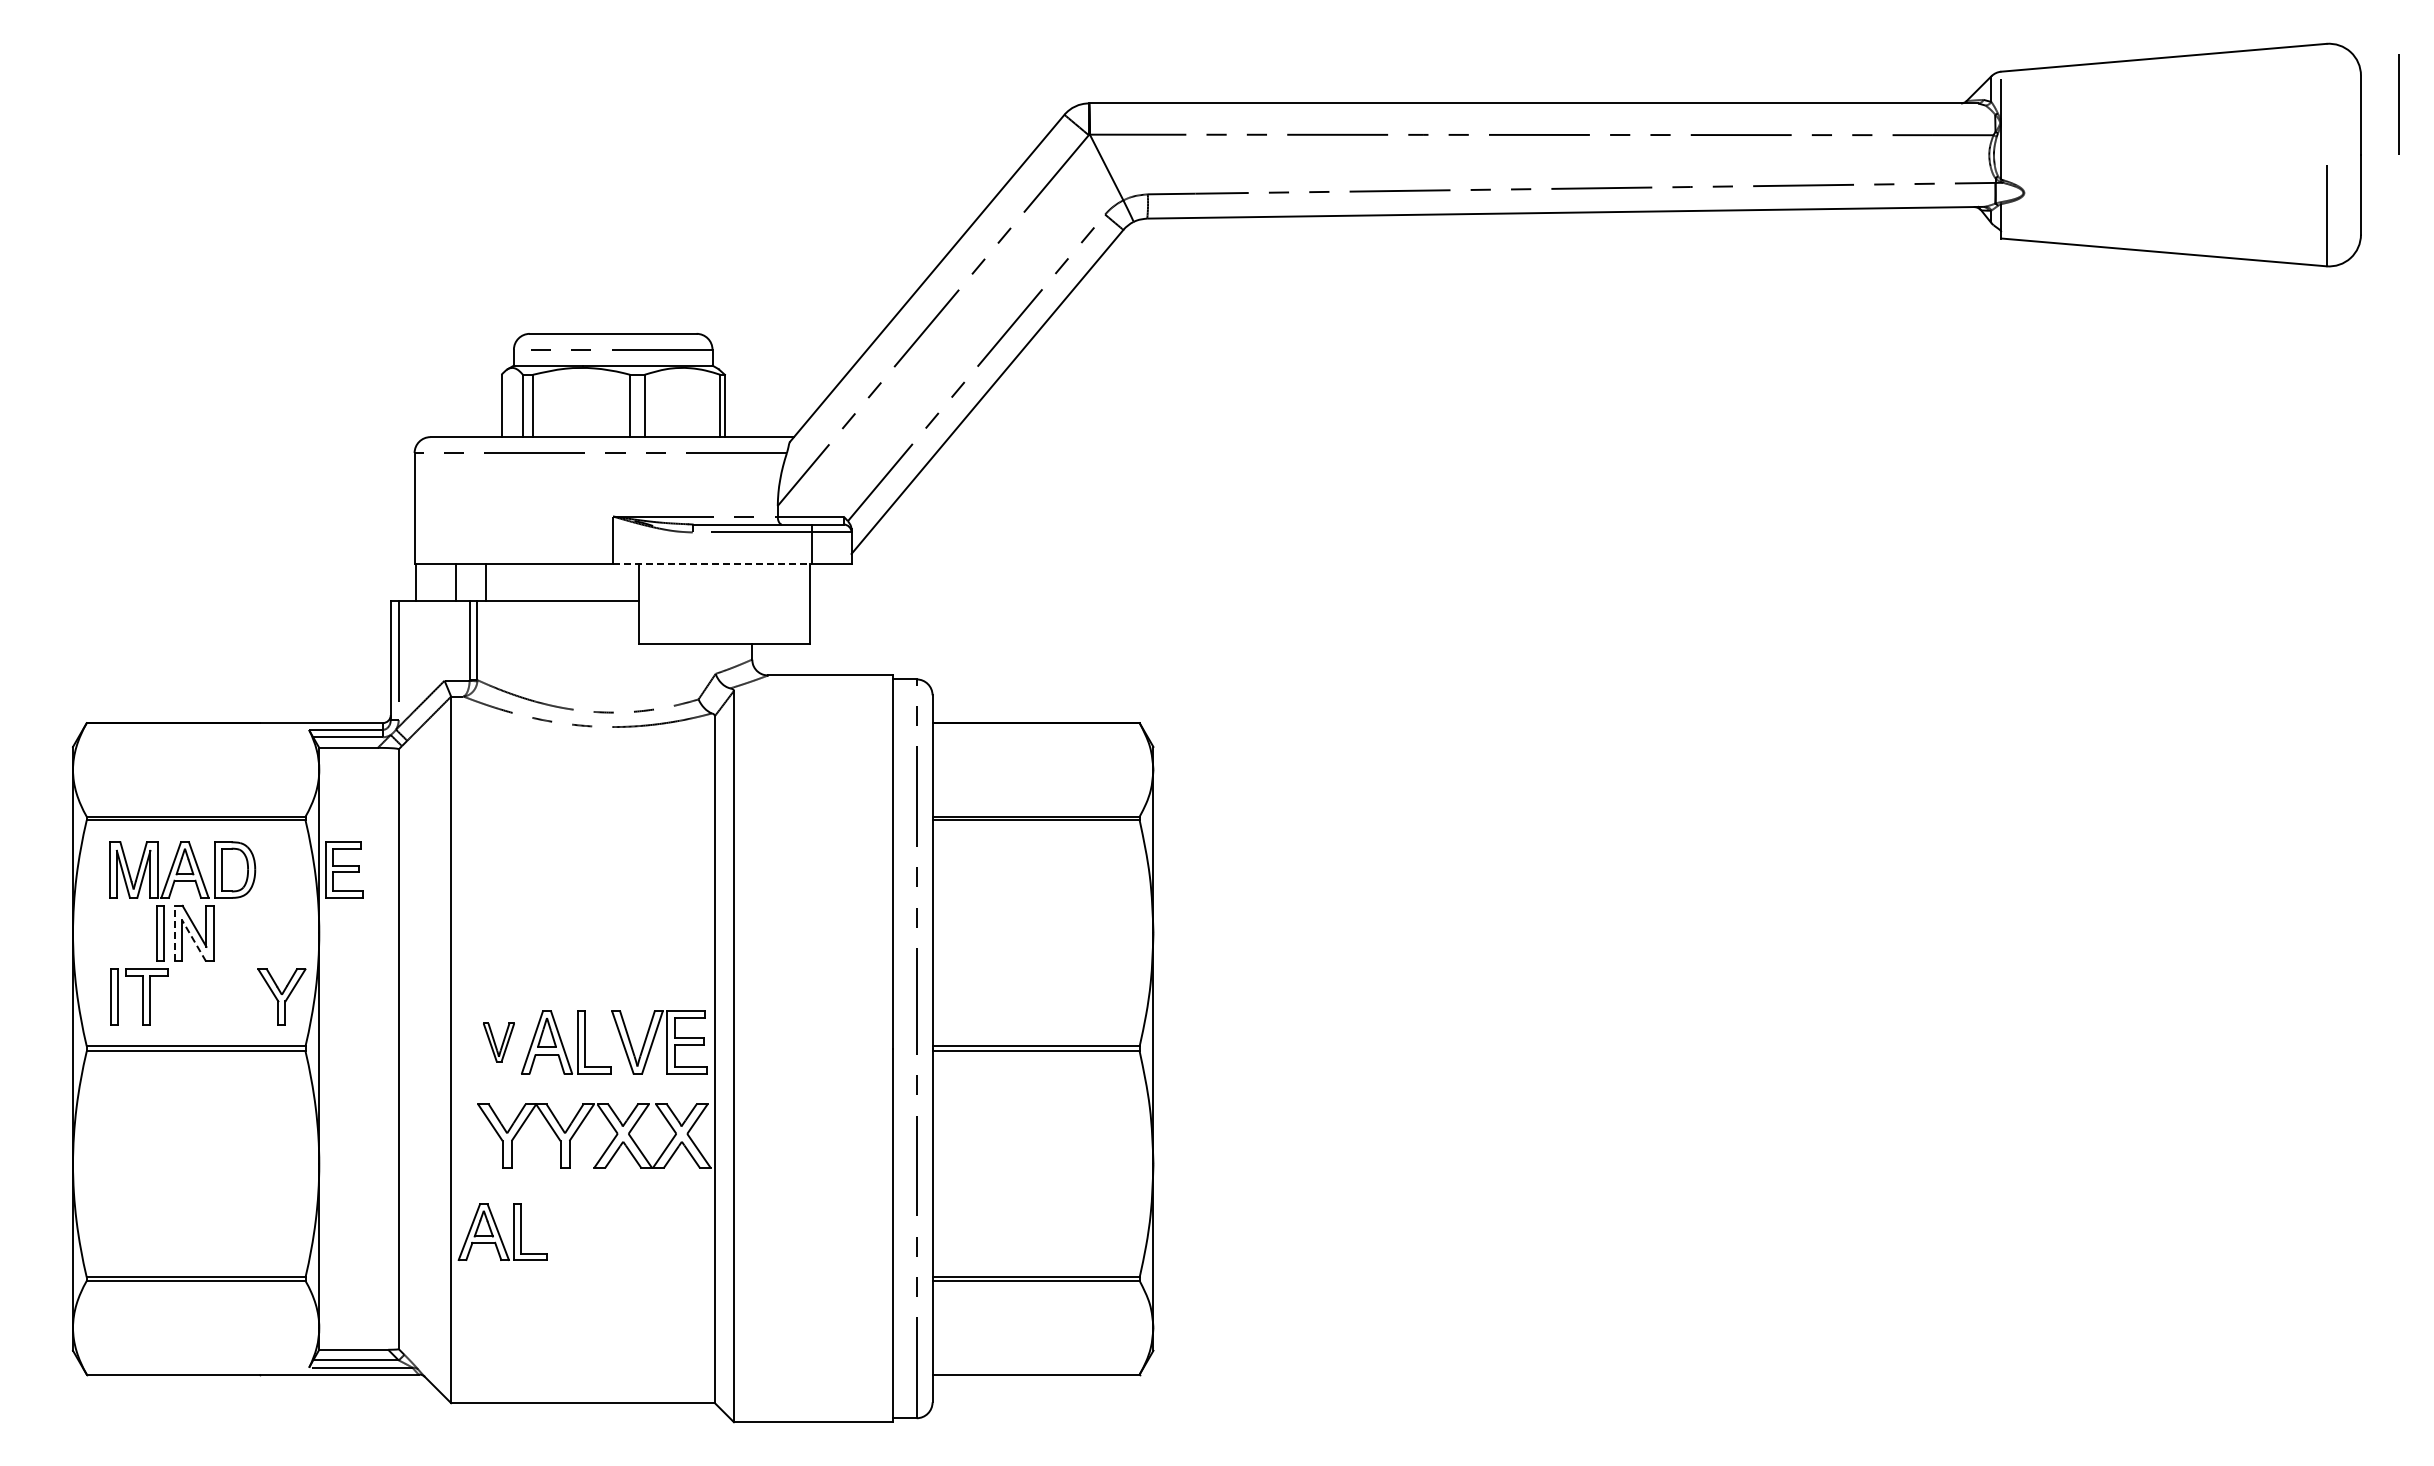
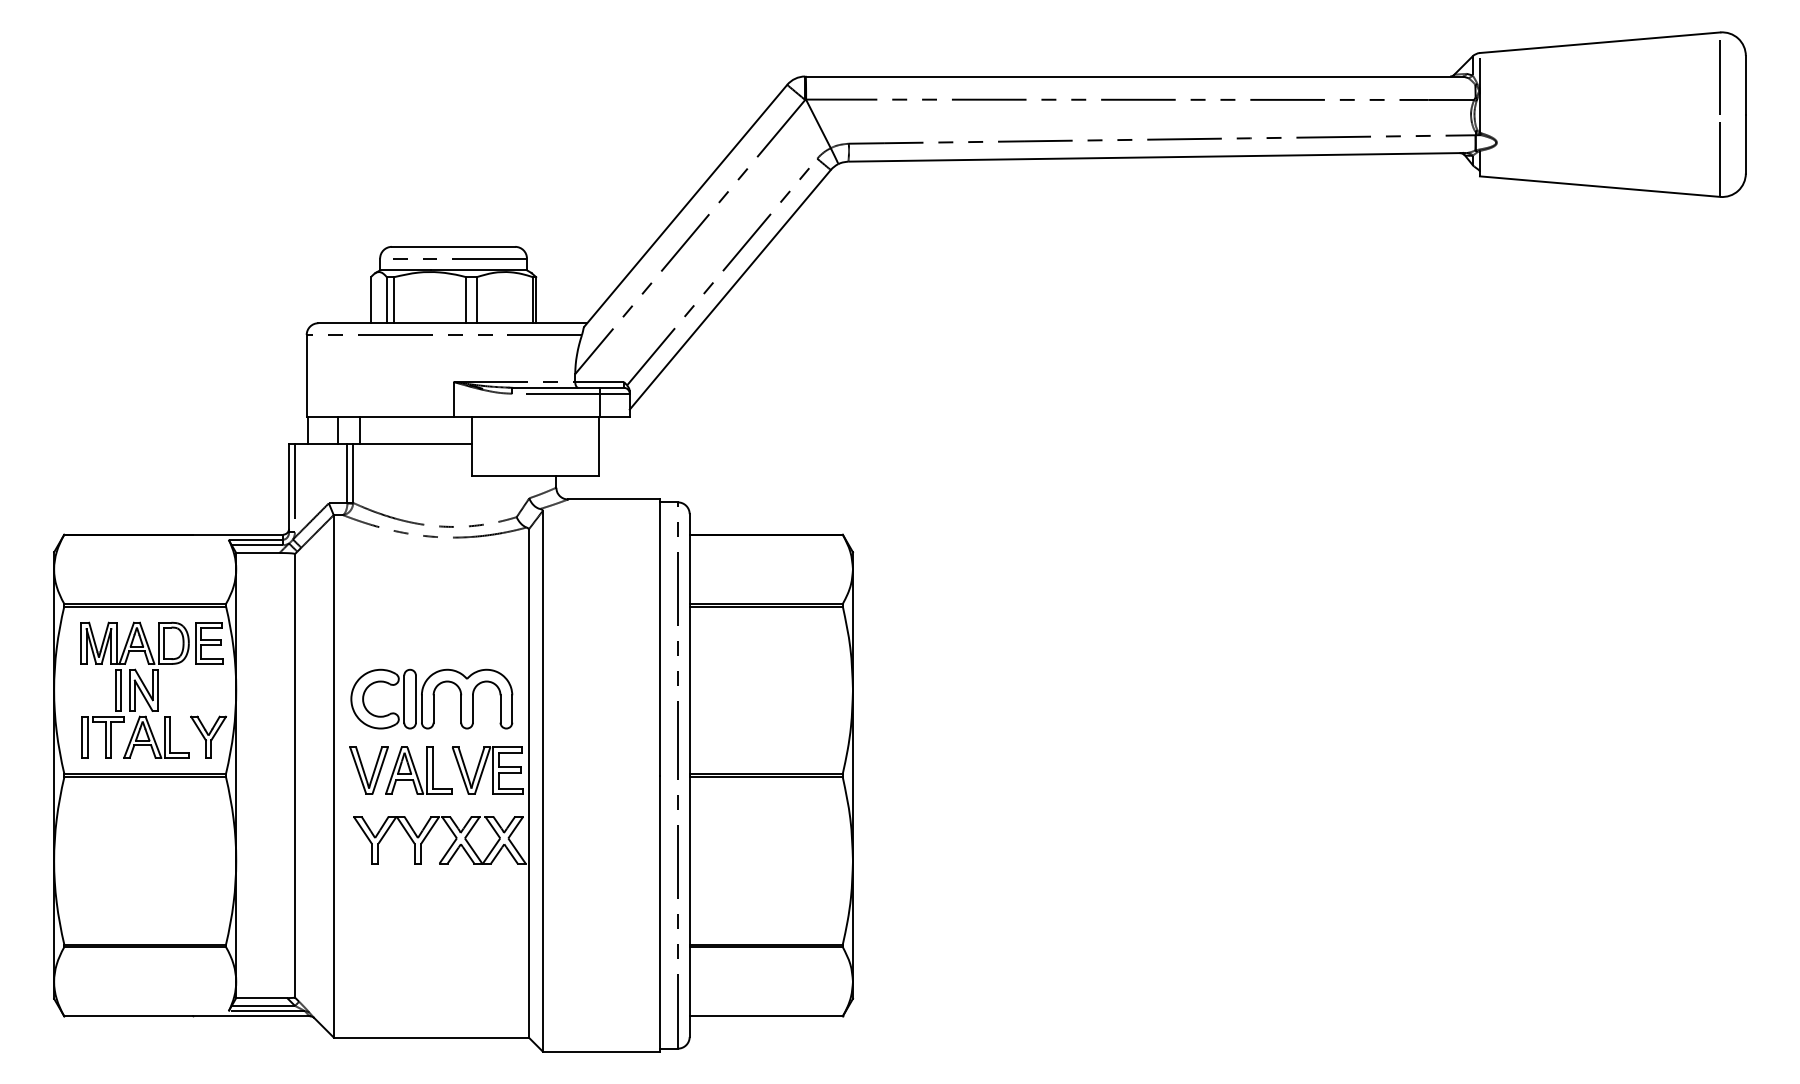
line: (2398, 104) -> (1720, 77), moved
line: (713, 564) -> (527, 417), dashed -> solid
part: (344, 869) -> (209, 642), moved
line: (175, 933) -> (129, 690), dashed -> solid
line: (194, 940) -> (143, 695), dashed -> solid
part: (583, 945) -> (431, 699), added
part: (498, 1042) -> (368, 770), size x1.67
part: (502, 1231) -> (156, 736), moved

